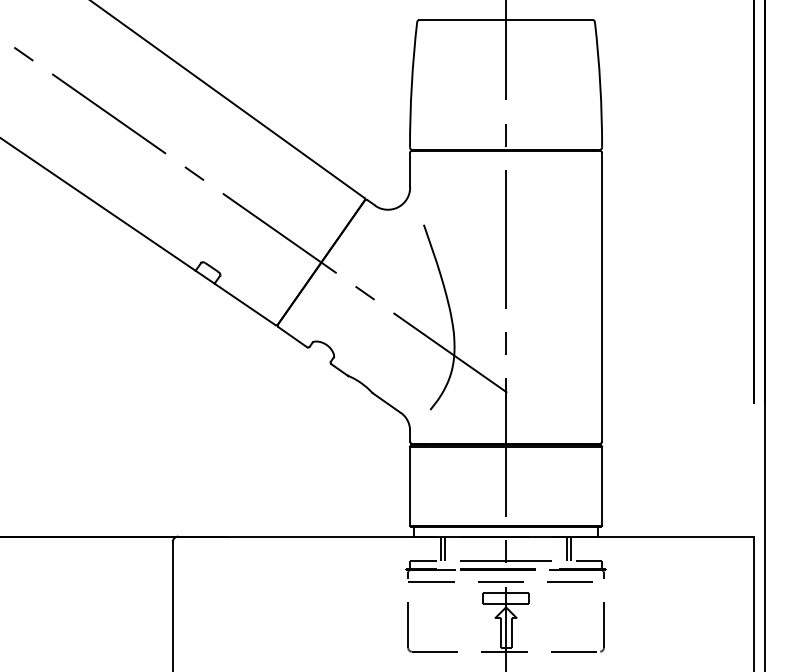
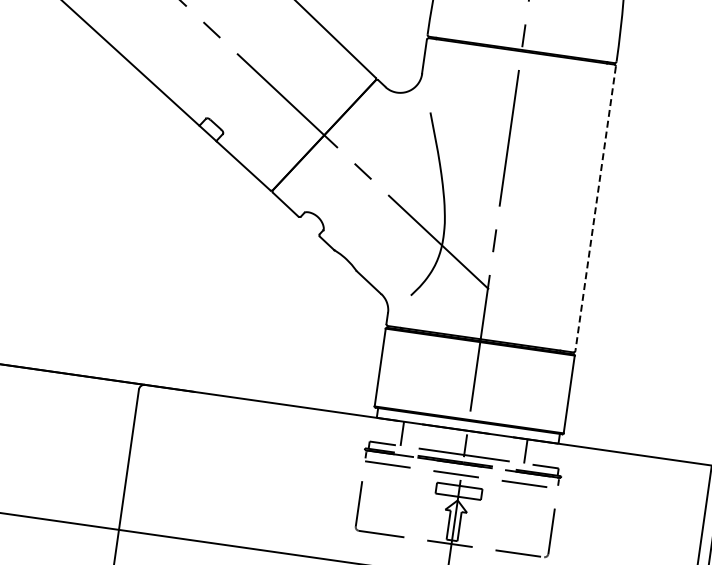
line: (602, 297) -> (596, 209), solid -> dashed
line: (445, 548) -> (406, 434), removed
line: (570, 548) -> (529, 451), removed

